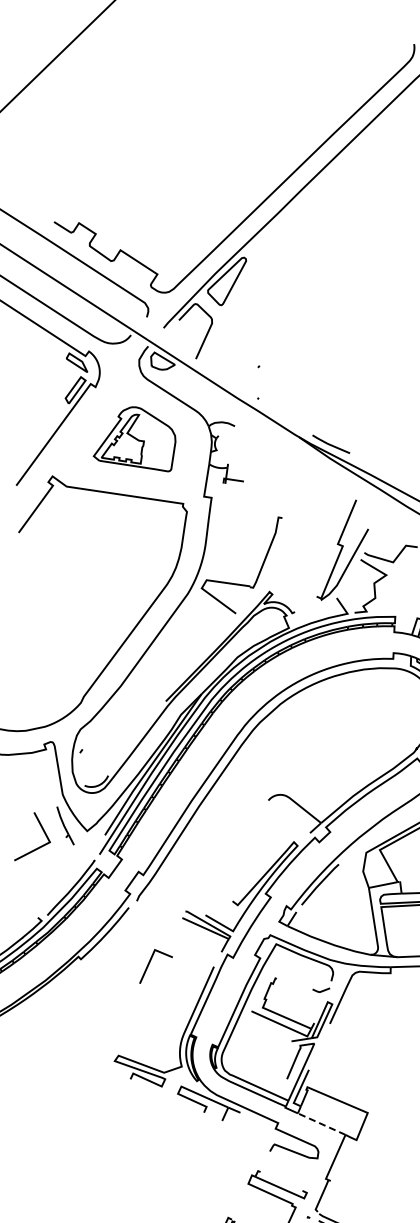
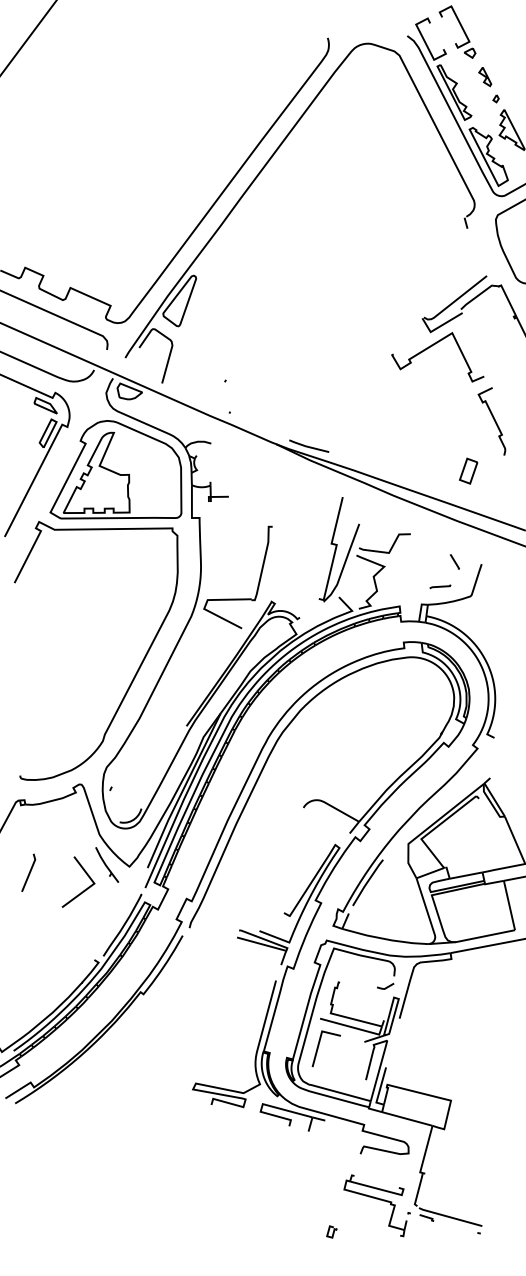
part: (136, 436) -> (115, 469), size x1.67
line: (150, 963) -> (319, 1045), moved
line: (320, 1123) -> (406, 1118), dashed -> solid

